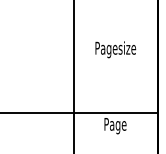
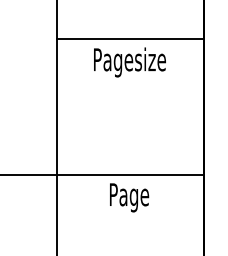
line: (115, 36) -> (129, 38), added

